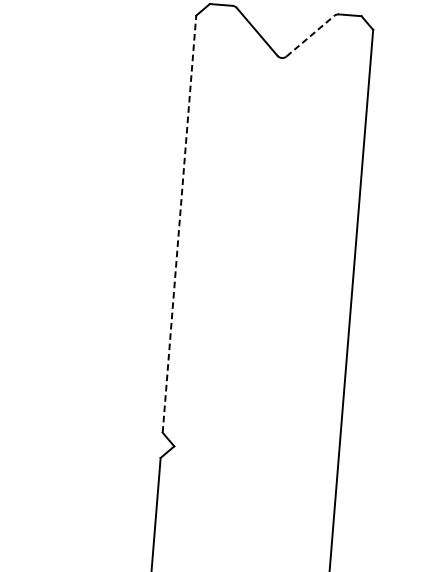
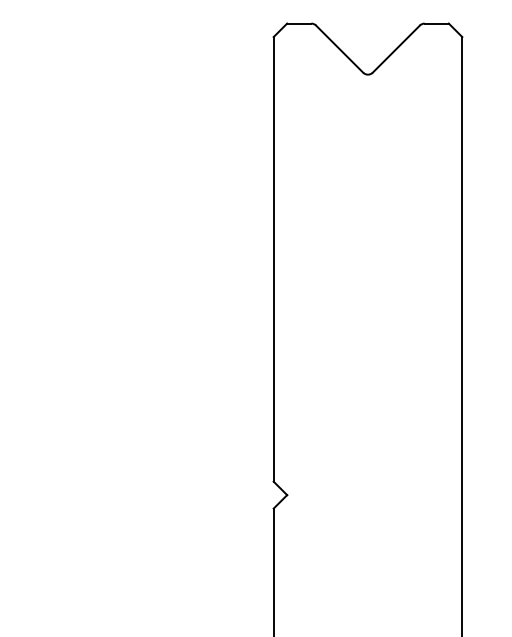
line: (310, 35) -> (396, 48), dashed -> solid
line: (179, 223) -> (273, 258), dashed -> solid

